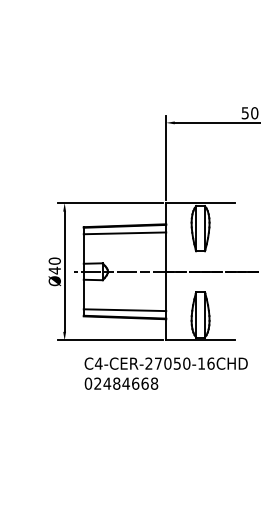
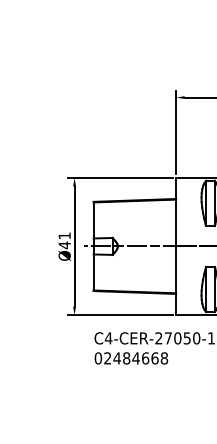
line: (124, 233) -> (134, 208), removed
text: (54, 260) -> (64, 235), Ø40 -> Ø41
line: (124, 310) -> (134, 285), removed

